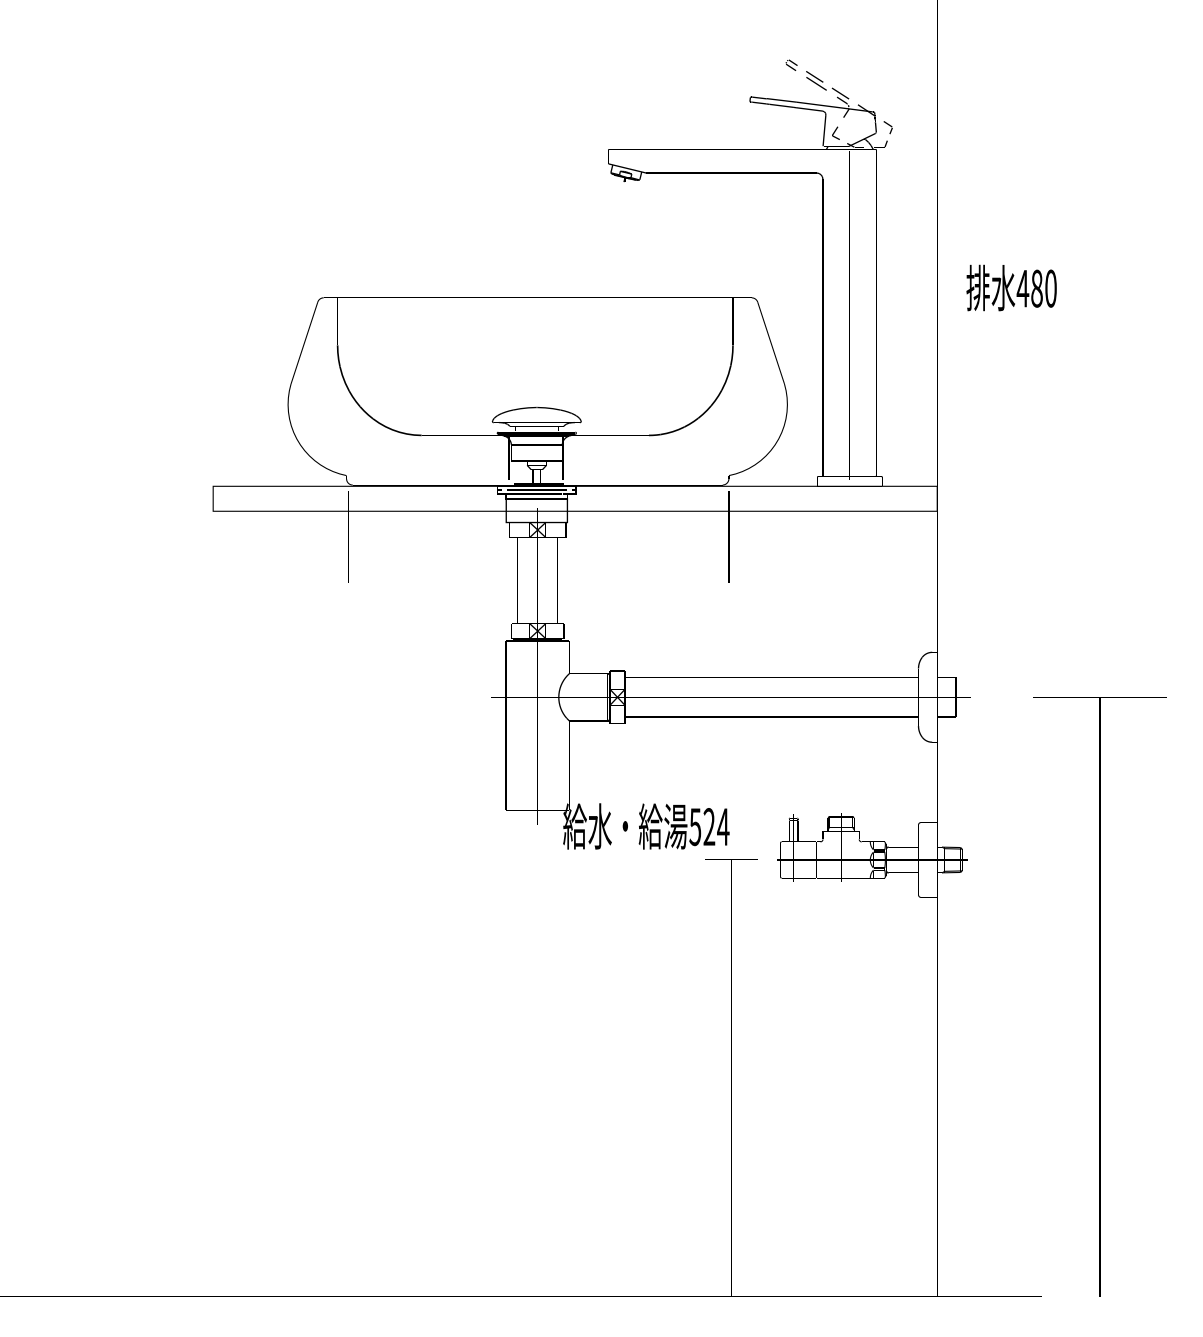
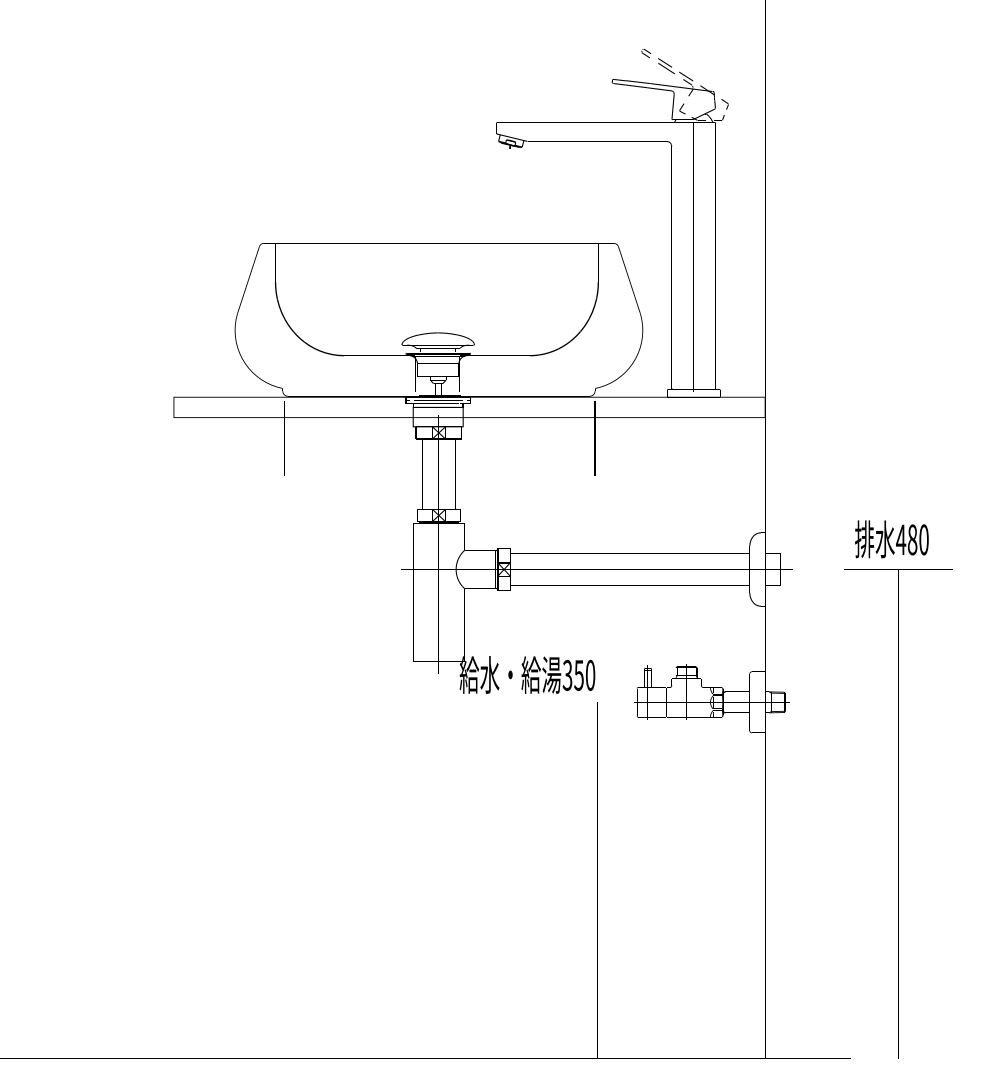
text: (1011, 288) -> (891, 539), moved
text: (709, 825) -> (579, 674), 524 -> 350

